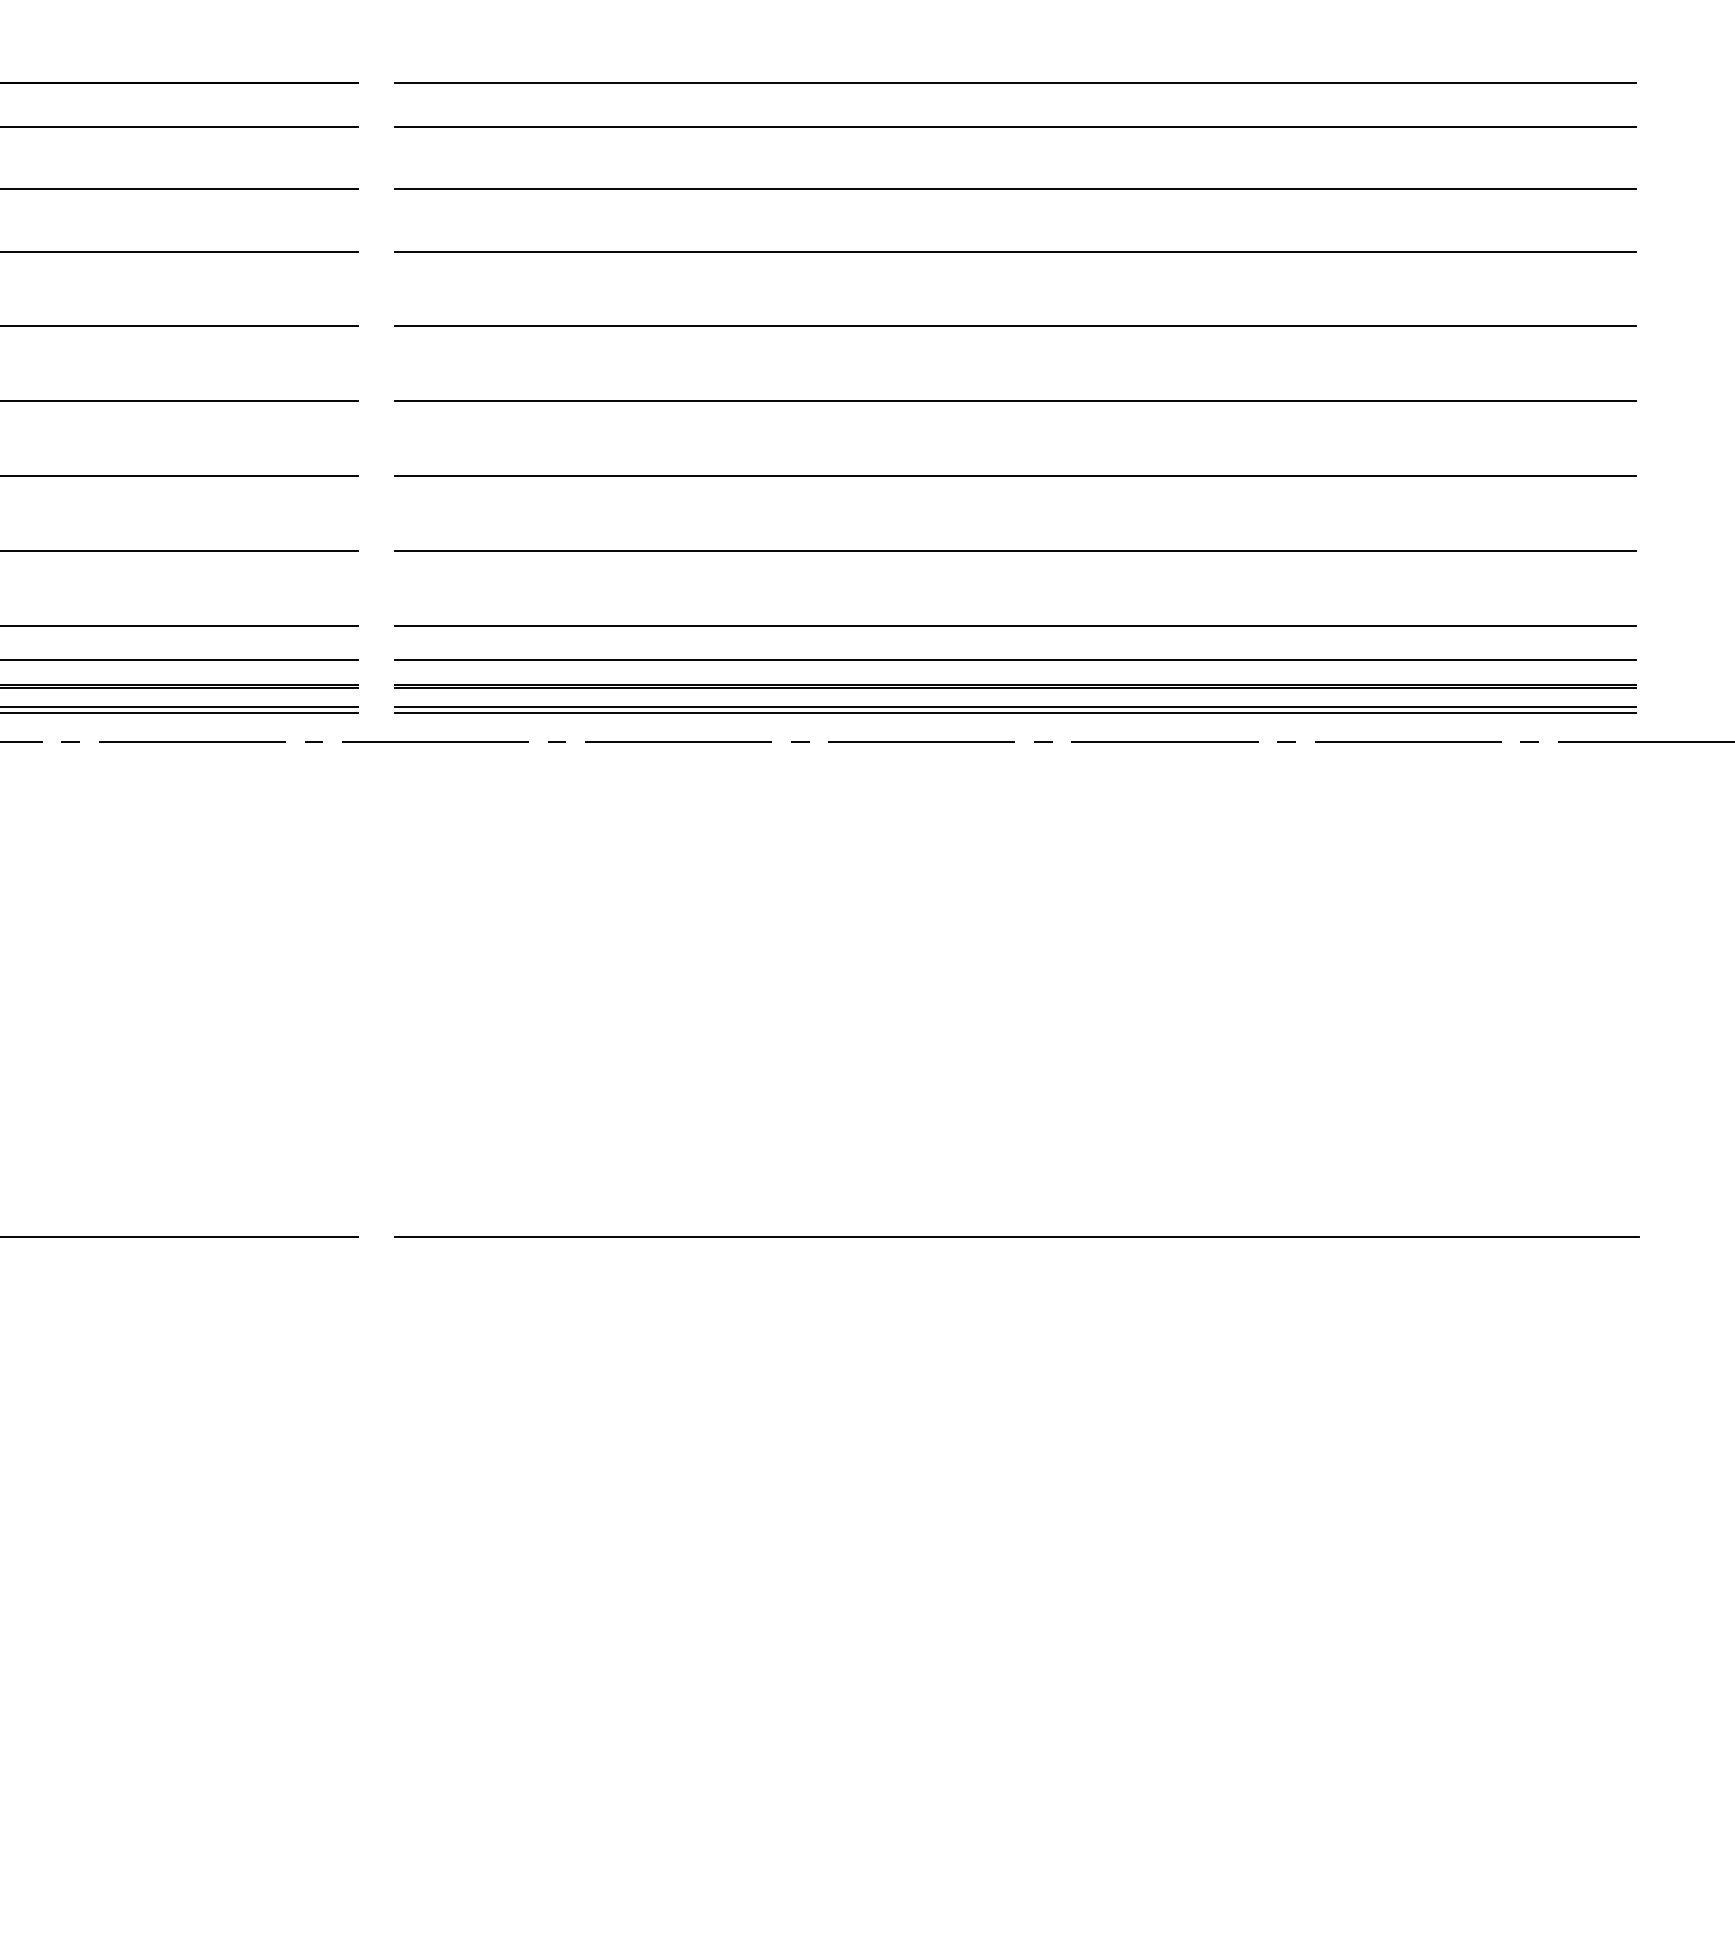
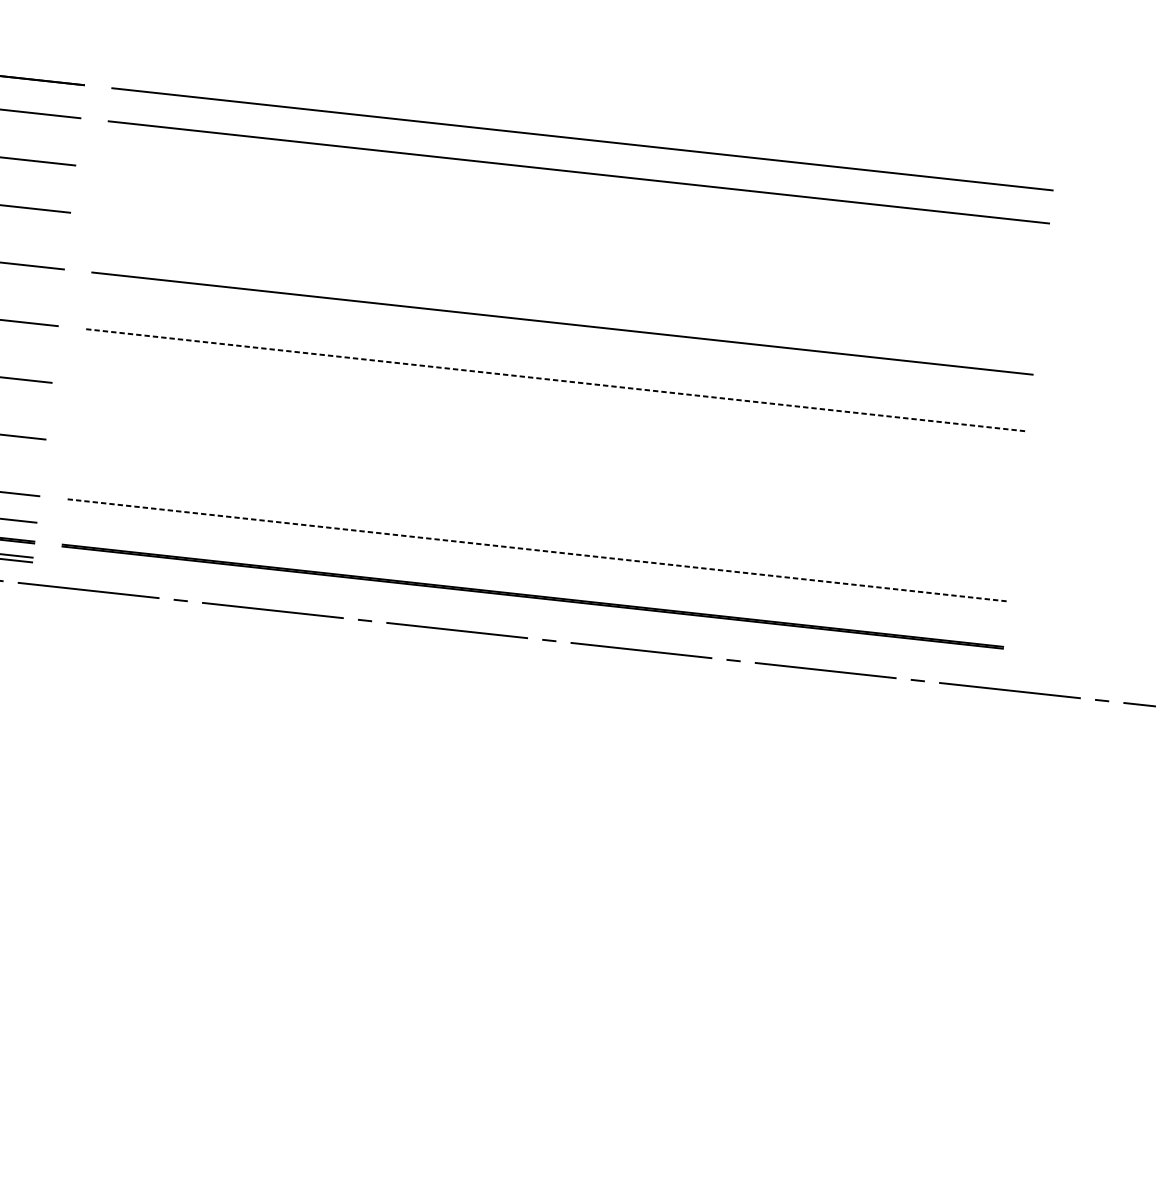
line: (1015, 189) -> (573, 219), removed
line: (1015, 251) -> (568, 266), removed
line: (1016, 401) -> (556, 380), solid -> dashed
line: (1015, 475) -> (550, 436), removed
line: (1015, 550) -> (543, 493), removed
line: (1016, 625) -> (538, 550), solid -> dashed
line: (1015, 660) -> (534, 576), removed
line: (1015, 706) -> (531, 611), removed
line: (1015, 712) -> (530, 616), removed
line: (1017, 1236) -> (488, 1013), removed

